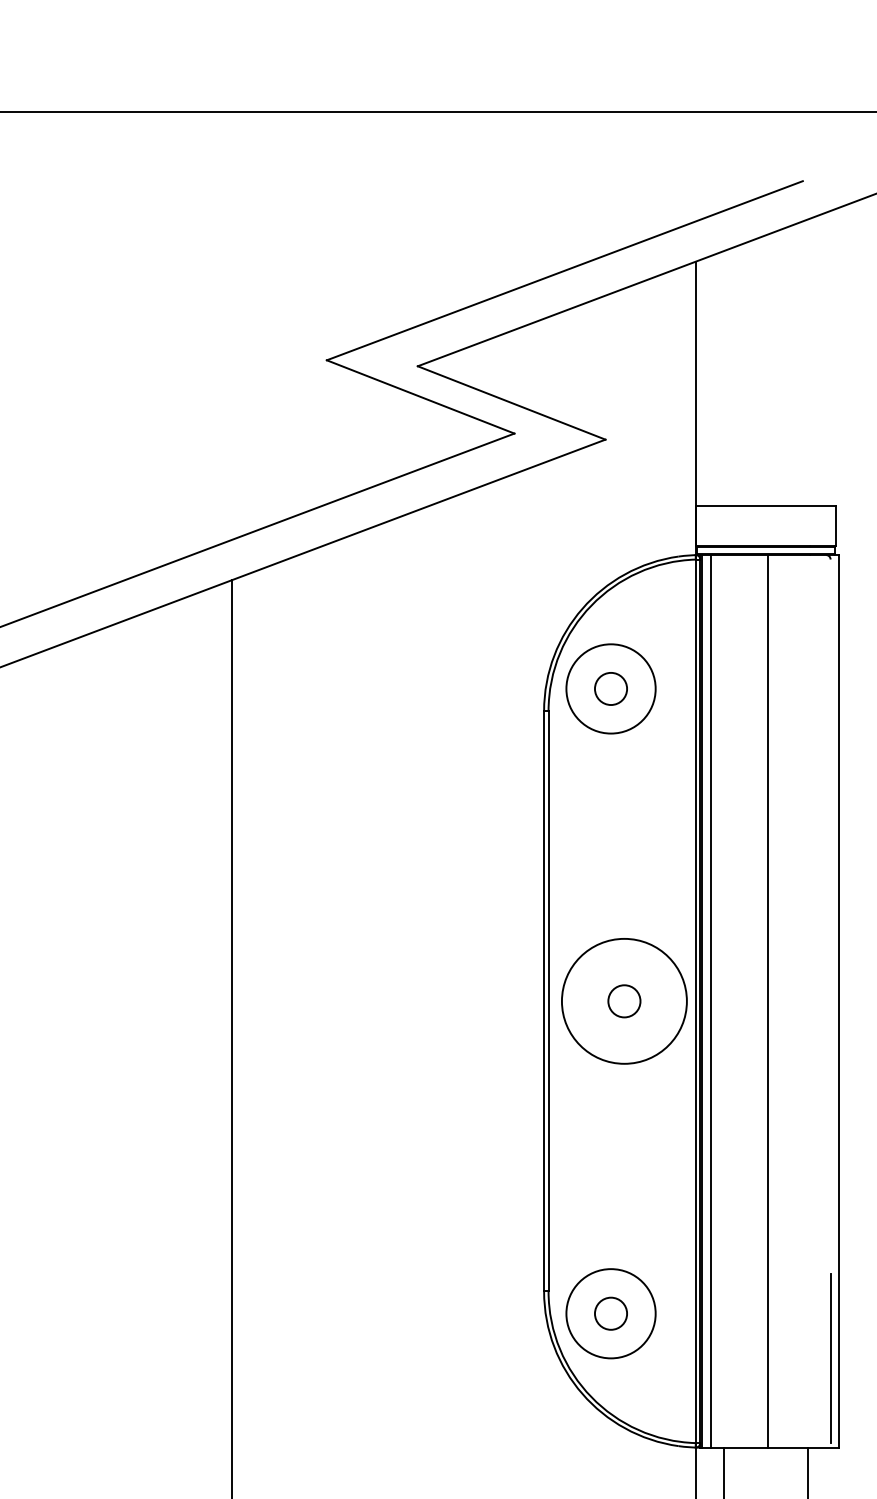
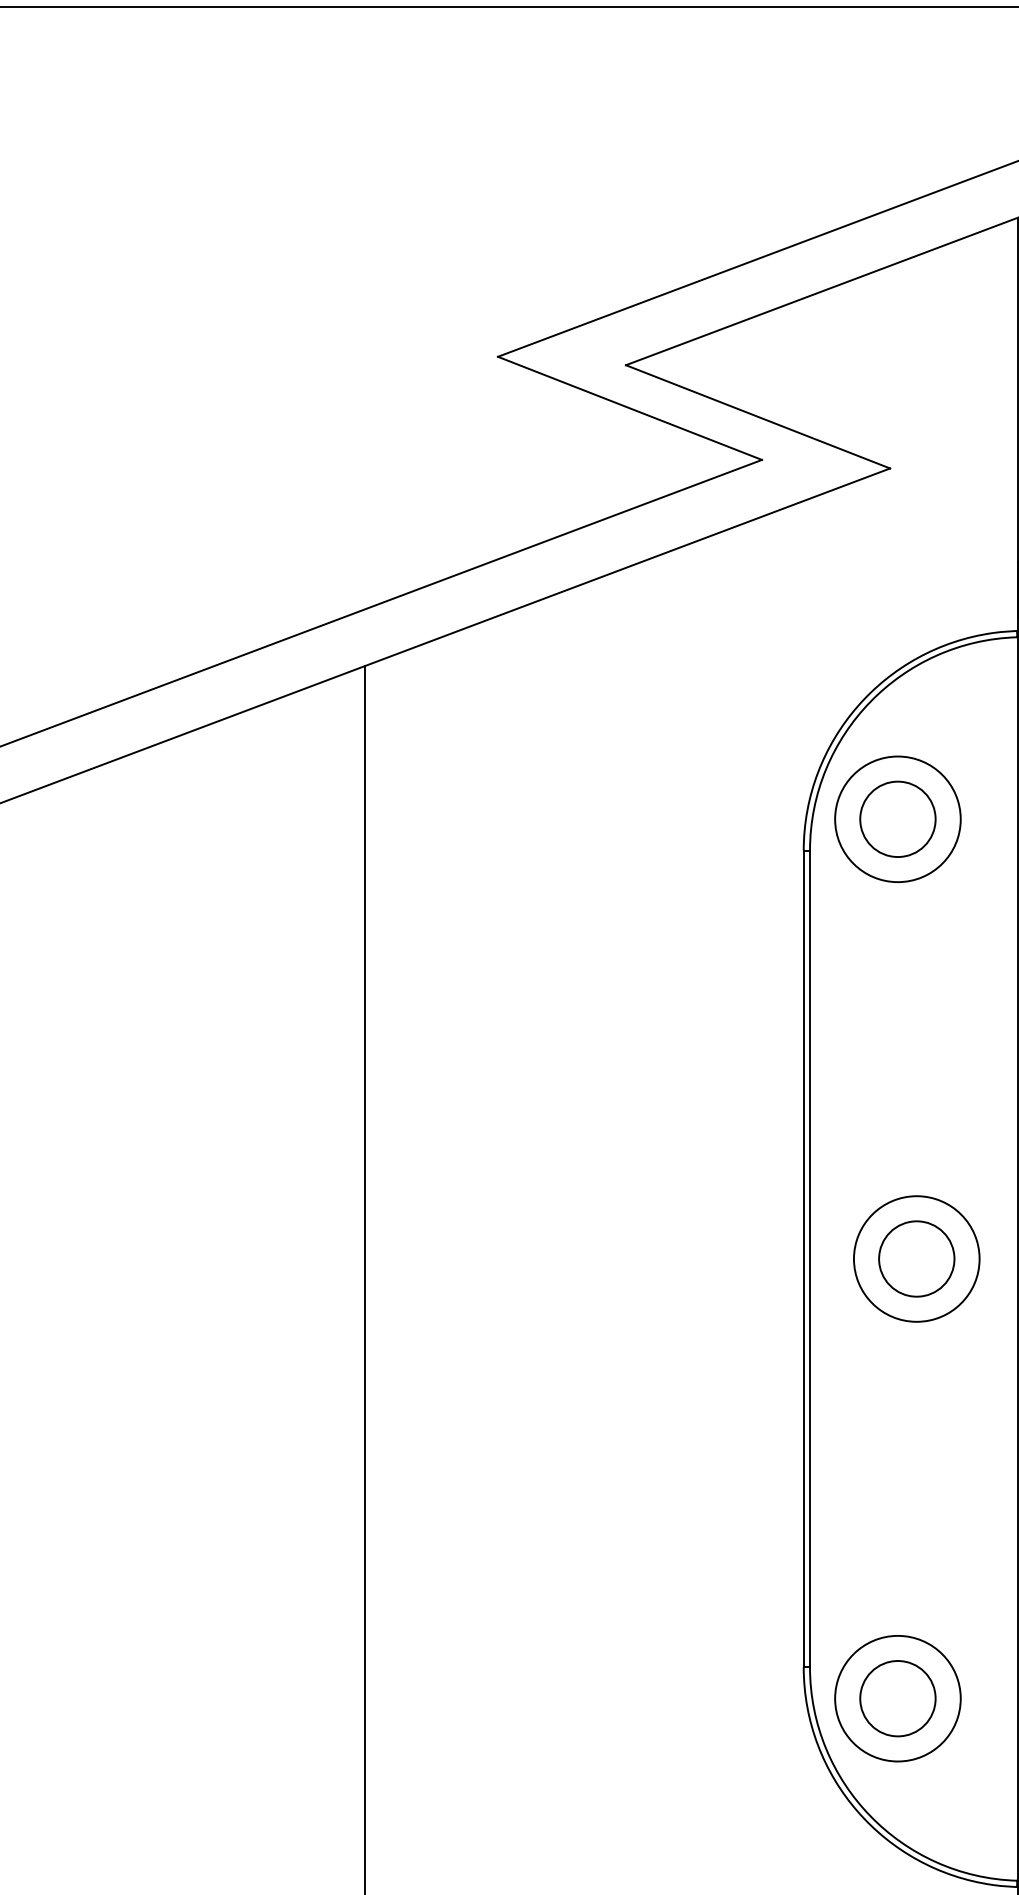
circle: (610, 688) -> (897, 818), size x1.67
circle: (624, 1000) -> (916, 1257), size x0.71
circle: (624, 1001) -> (916, 1259), size x1.67
circle: (610, 1313) -> (897, 1698), size x1.67

